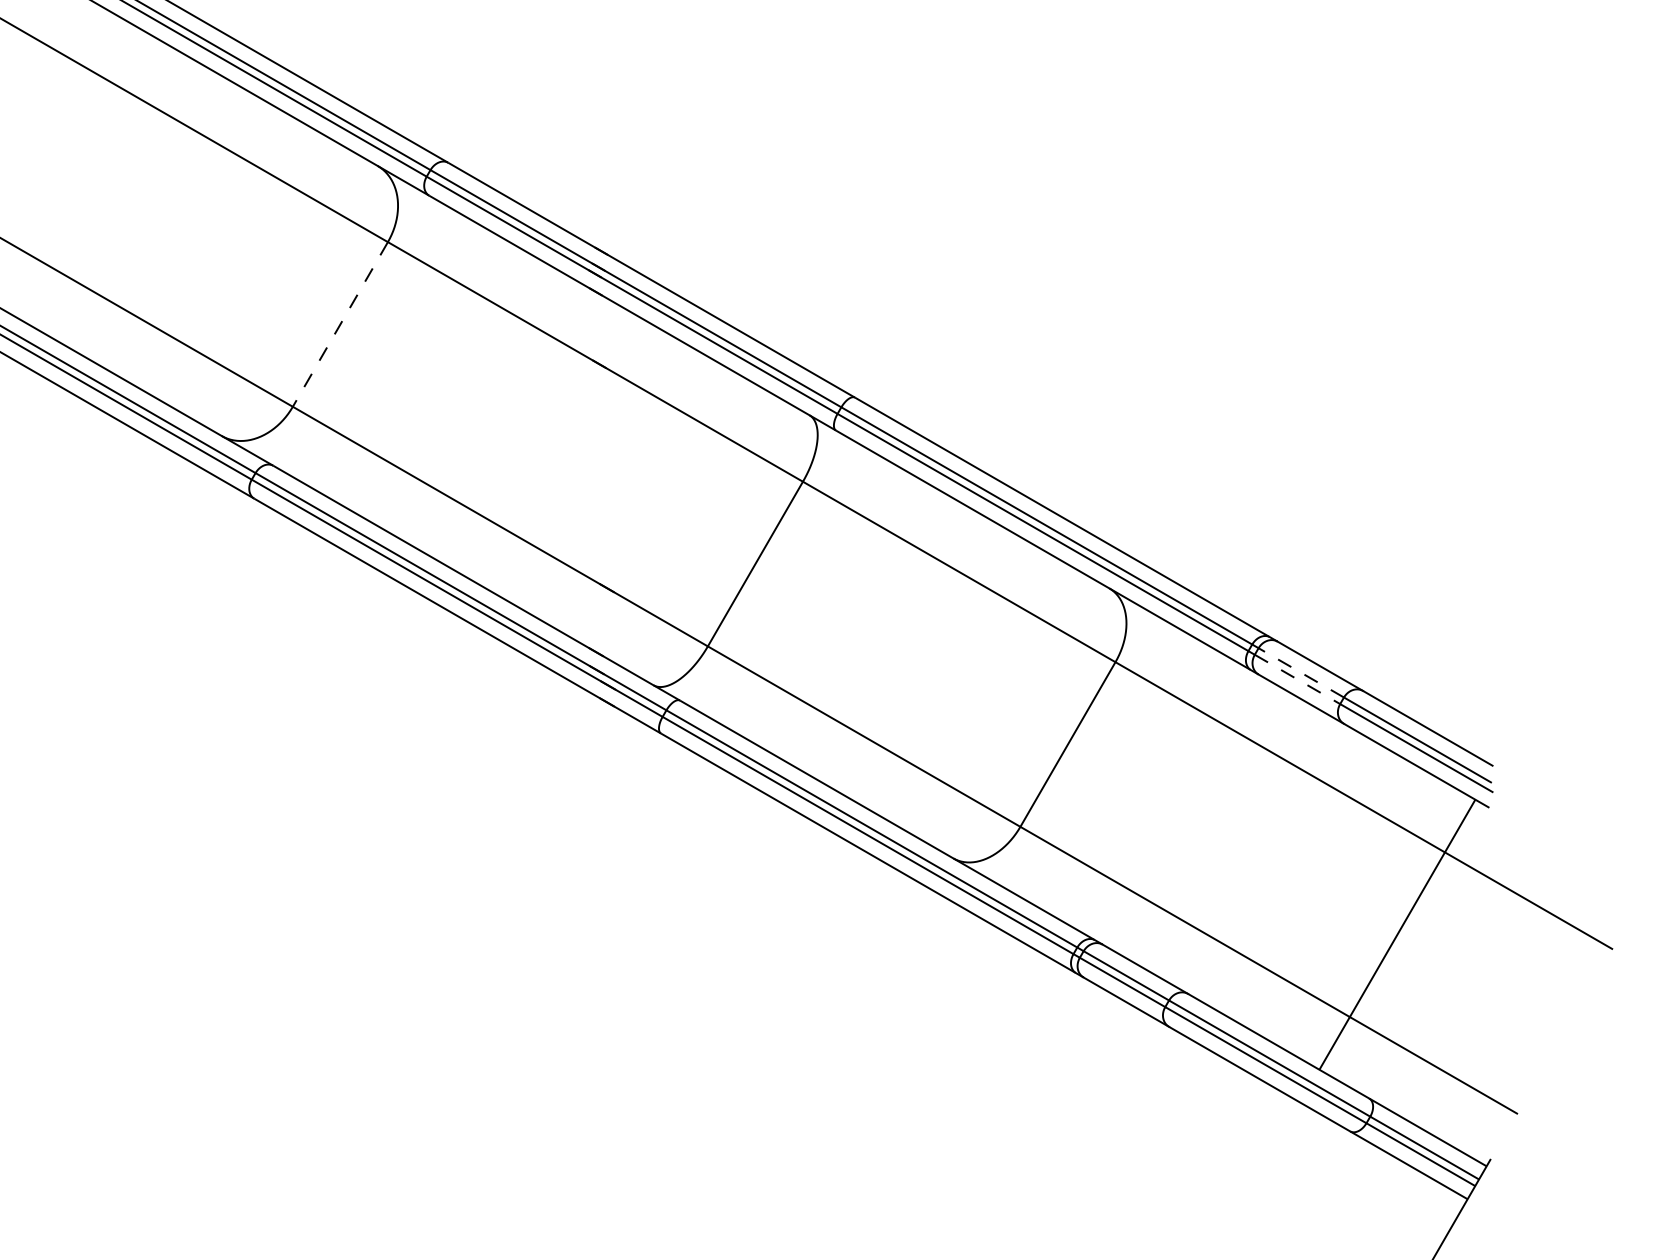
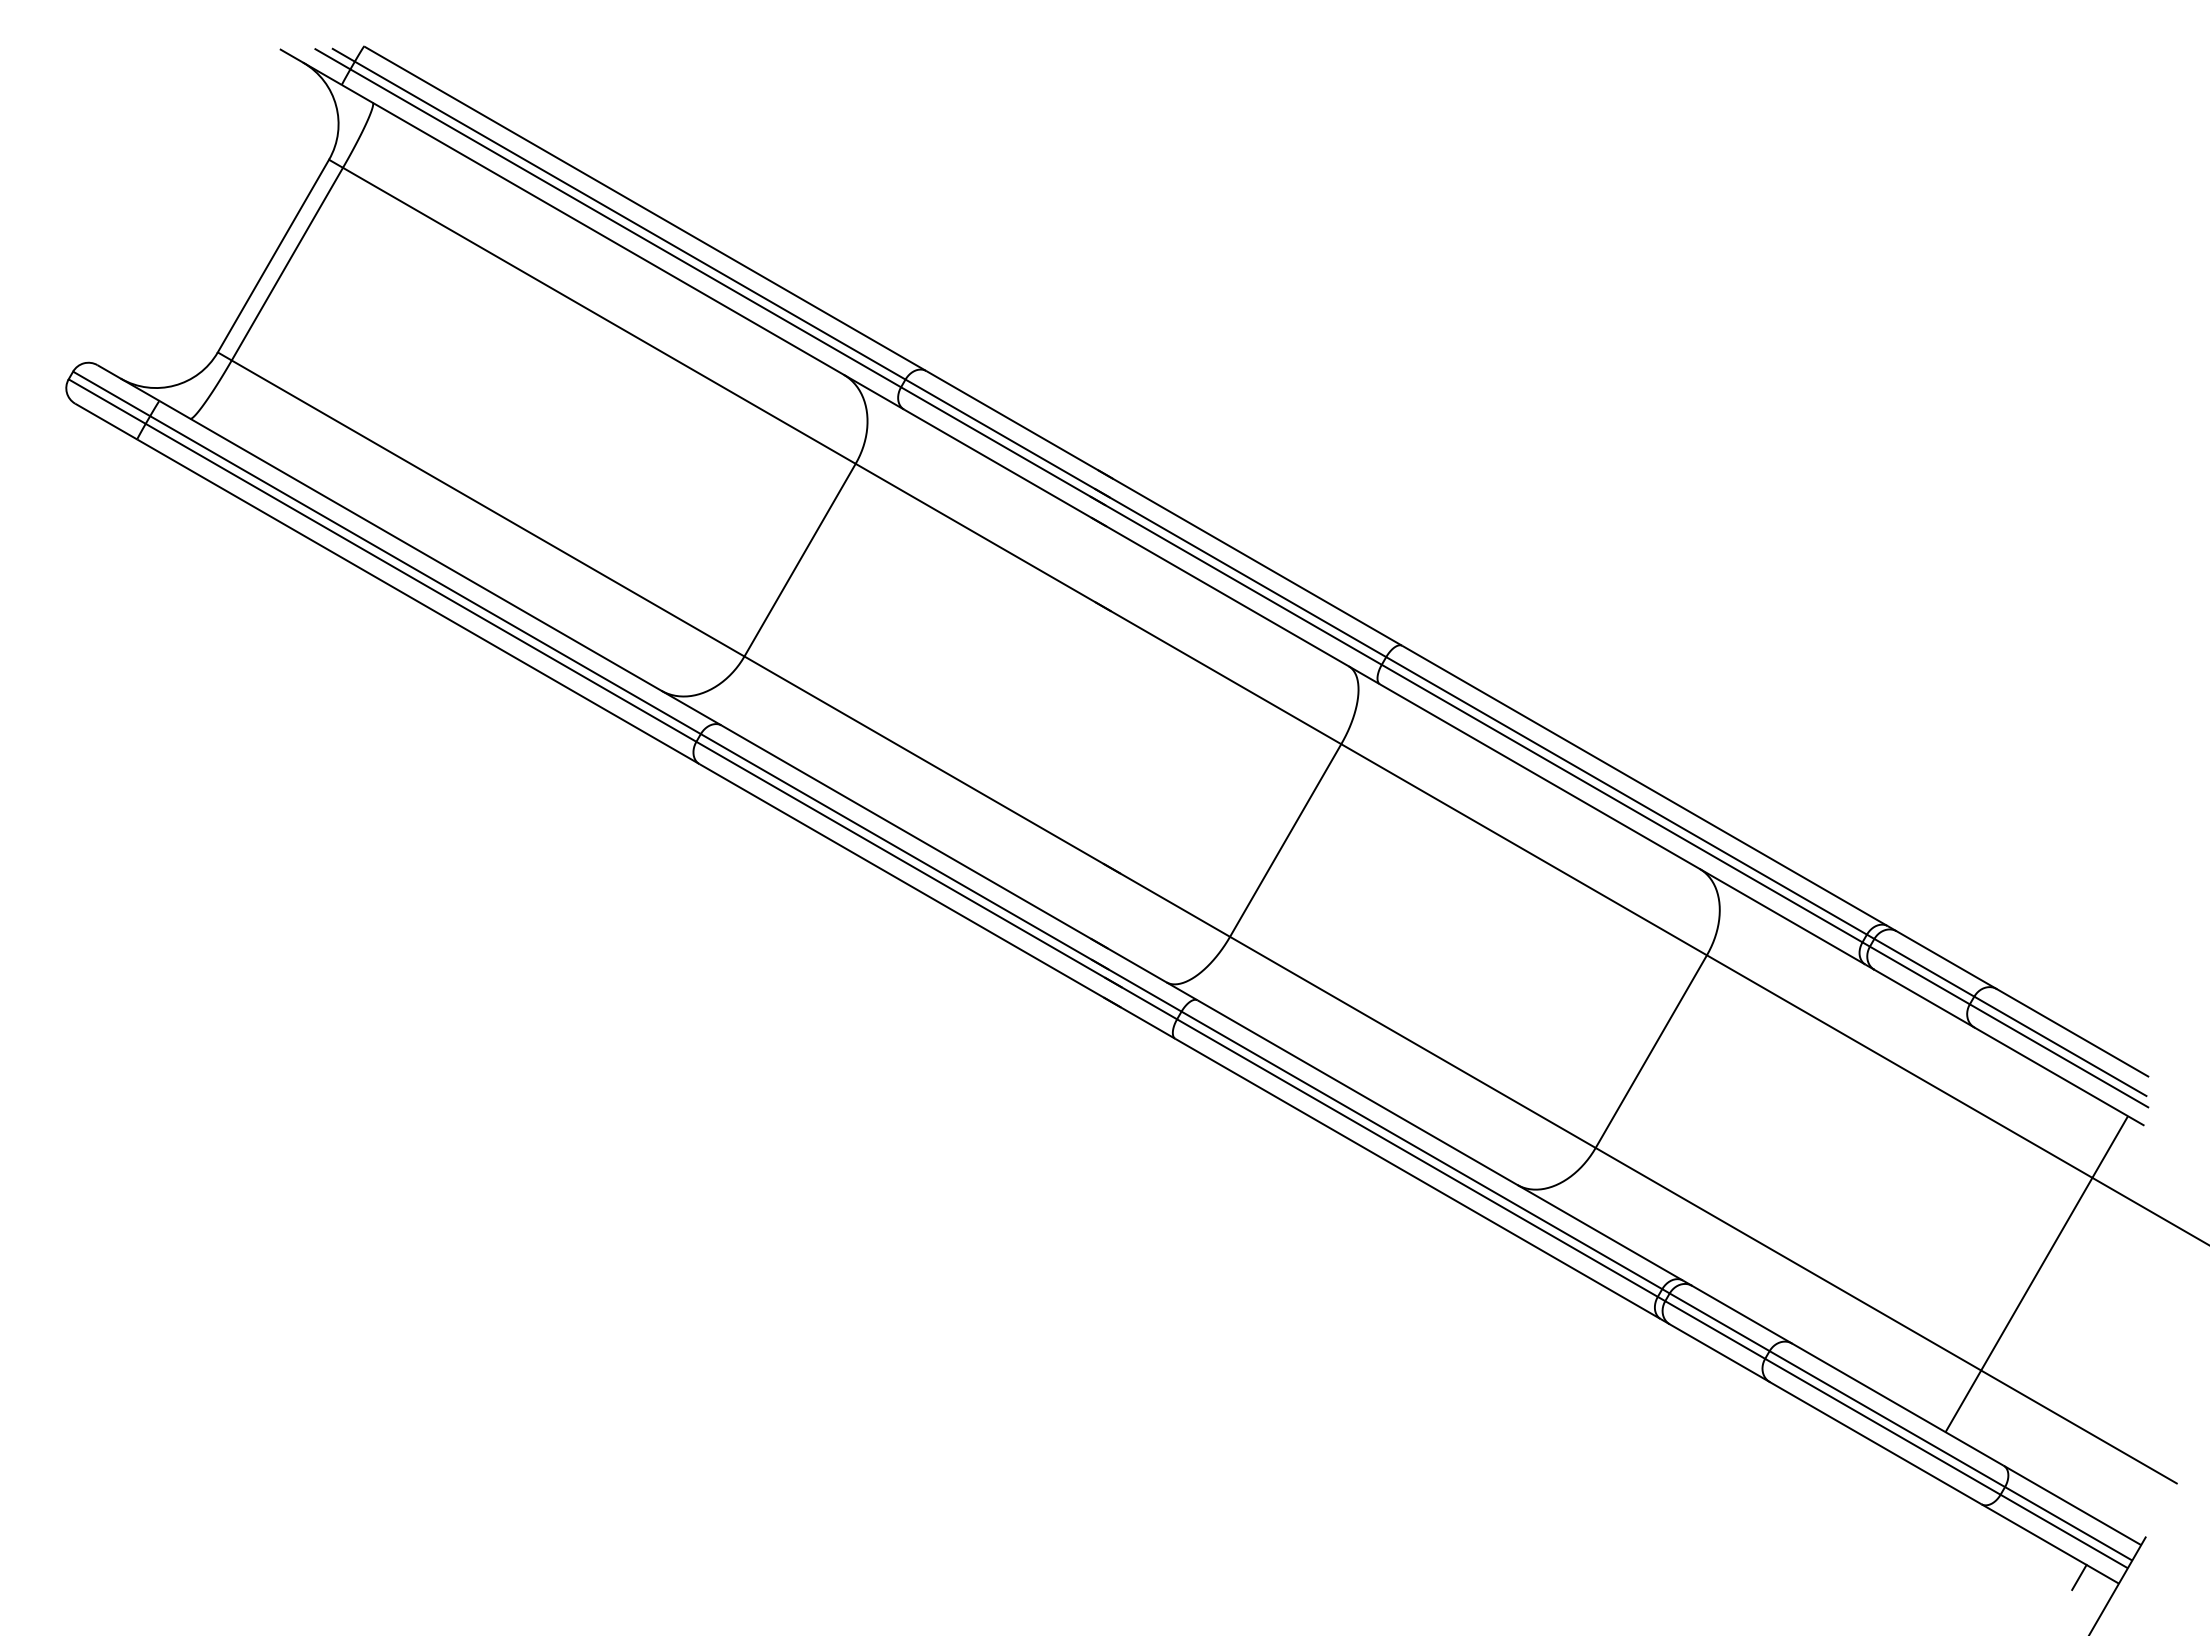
line: (339, 324) -> (799, 560), dashed -> solid
line: (1301, 672) -> (1924, 967), dashed -> solid
line: (1297, 679) -> (1919, 975), dashed -> solid
line: (1433, 1193) -> (2079, 1576), added

